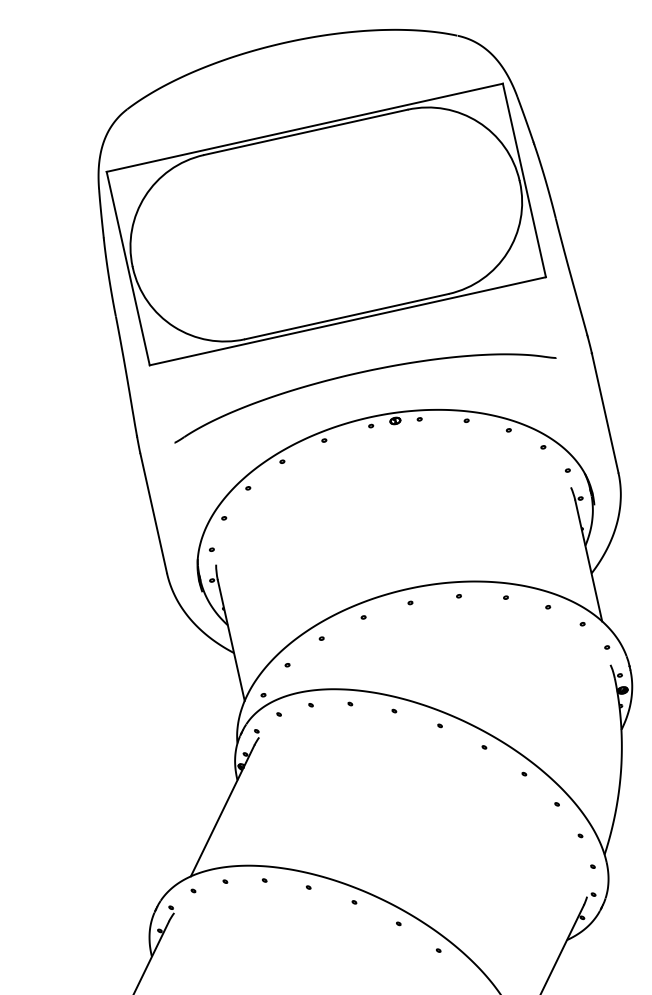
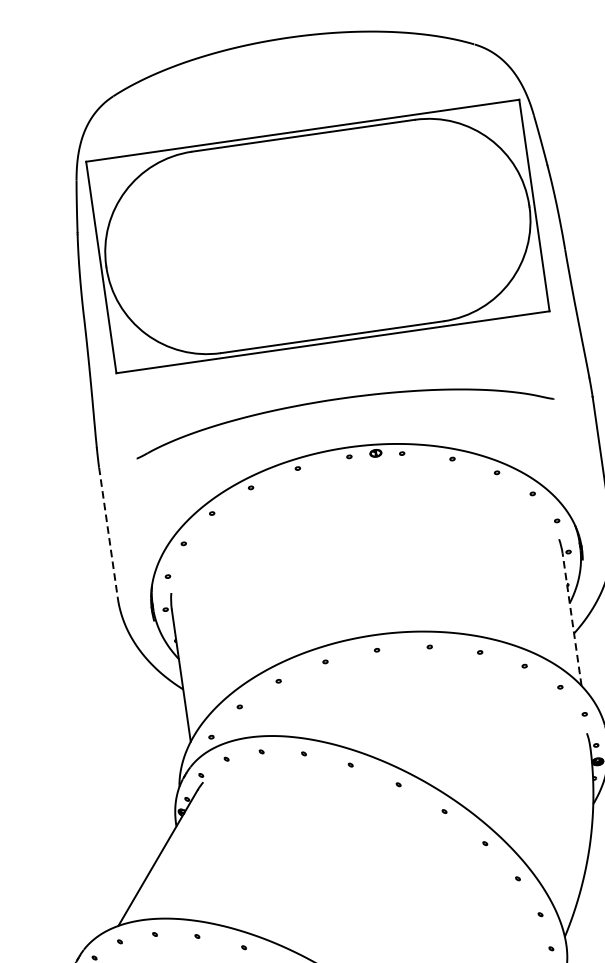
line: (153, 513) -> (108, 532), solid -> dashed
line: (588, 560) -> (571, 619), solid -> dashed

